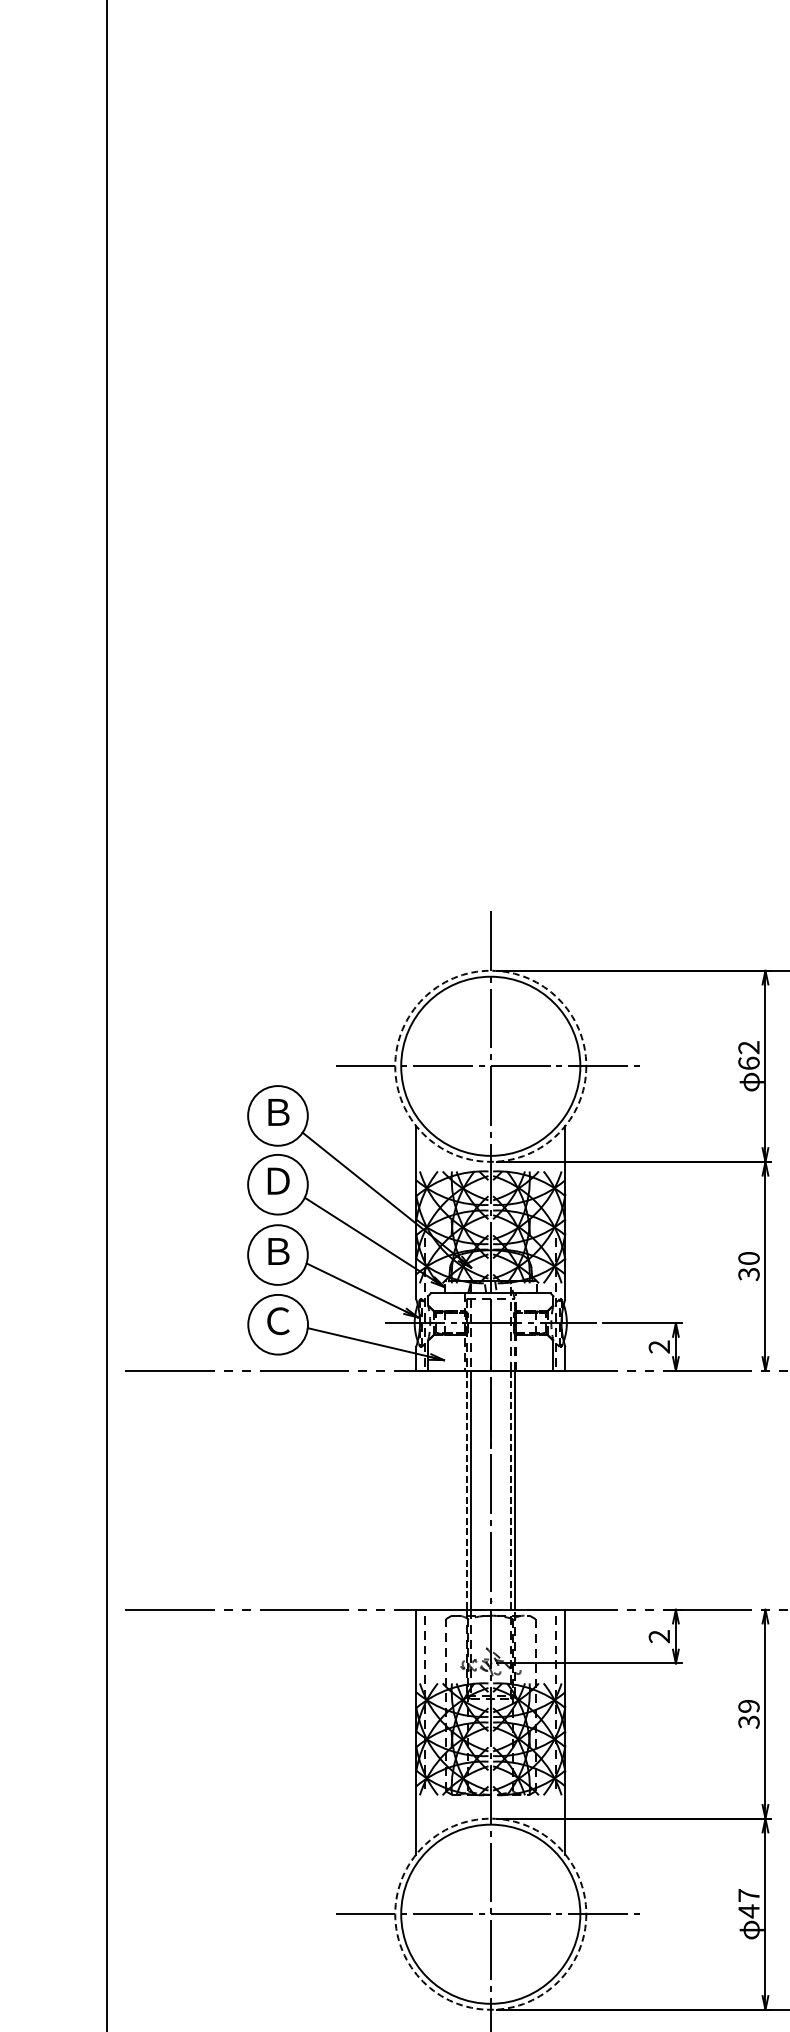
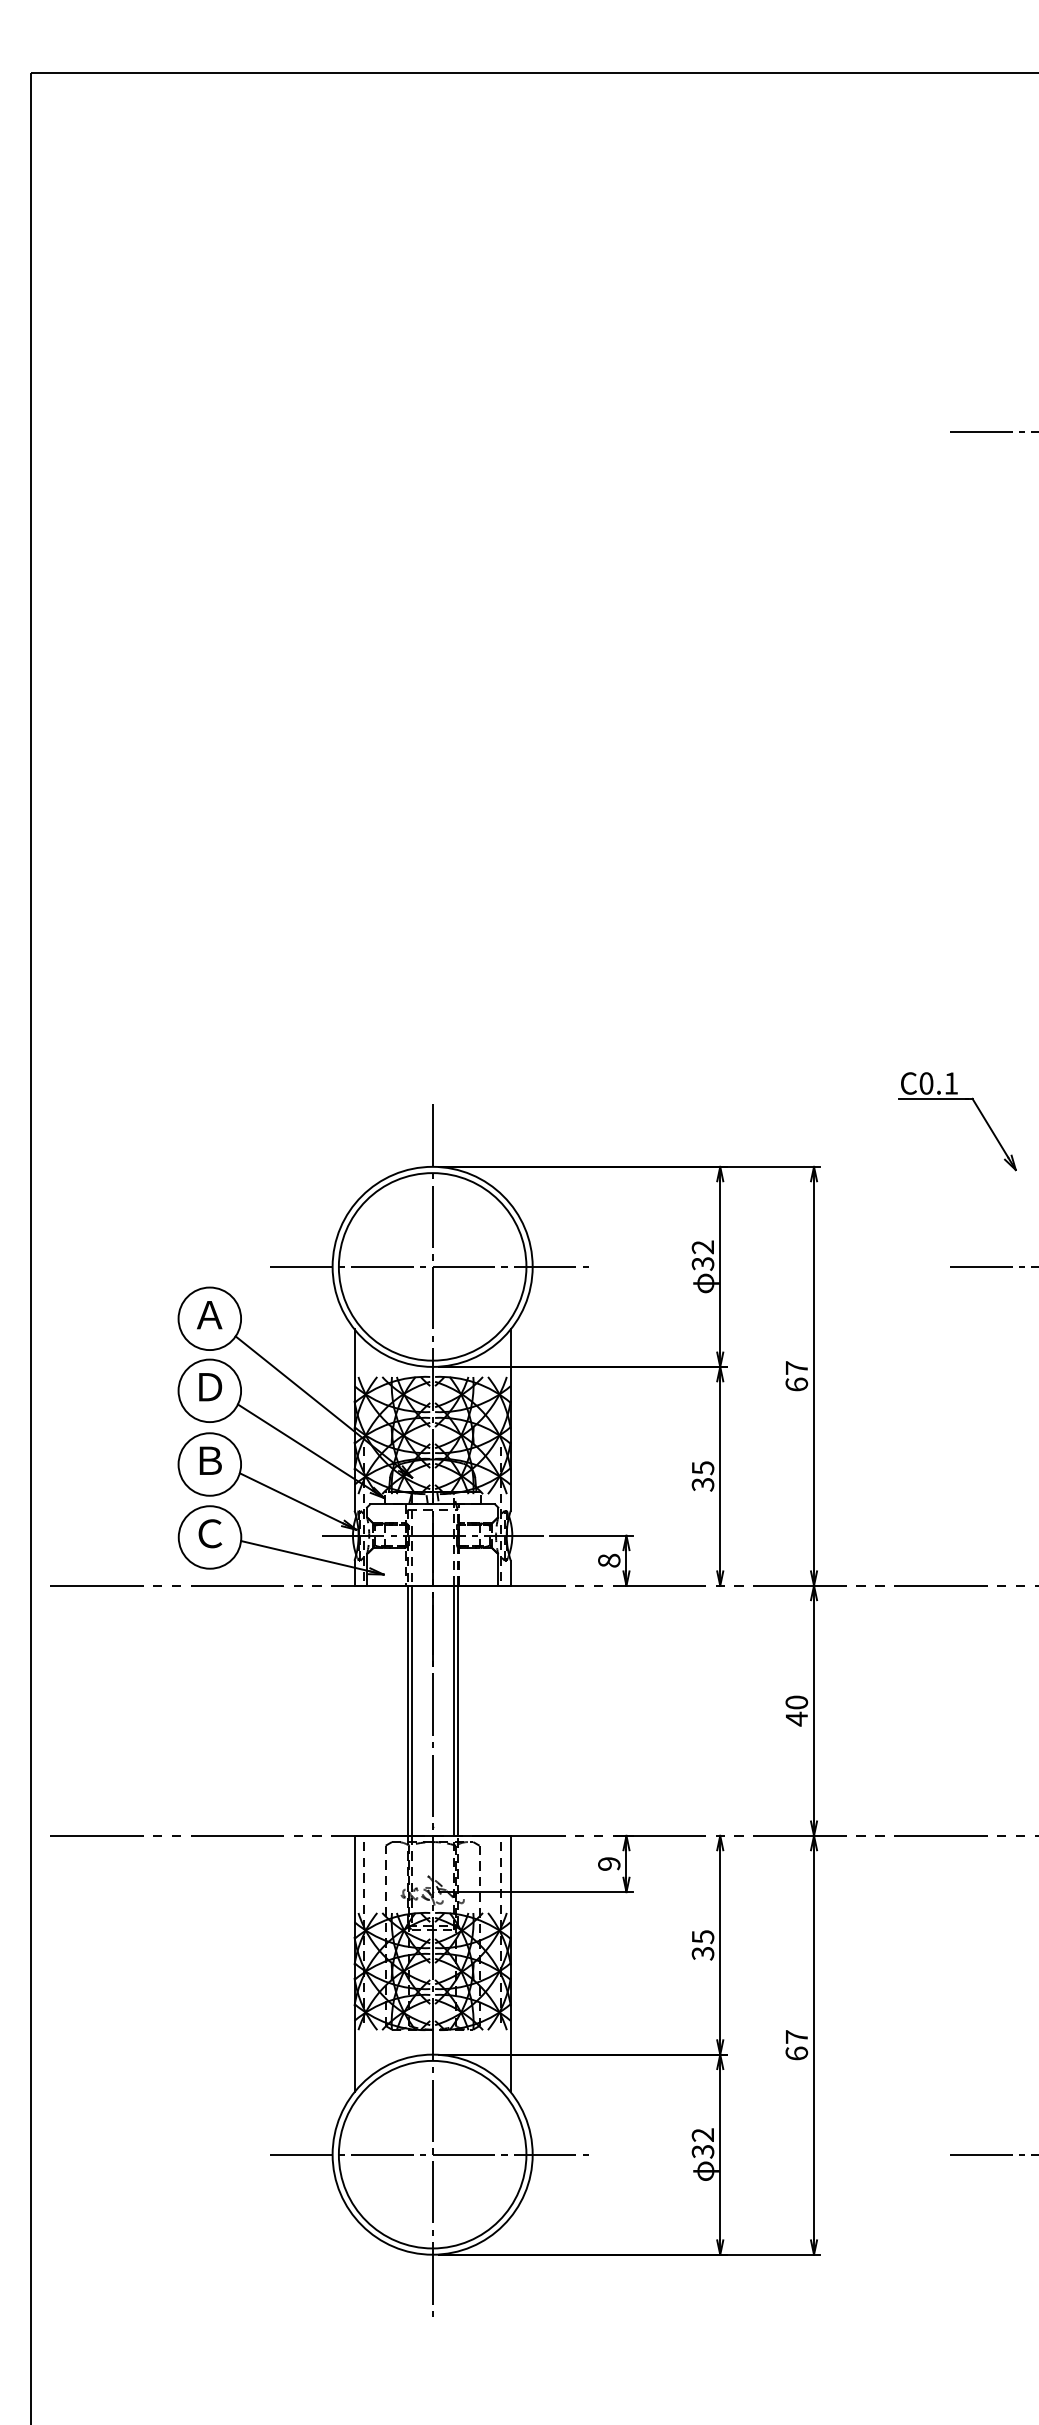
text: (748, 1063) -> (702, 1263), 62 -> 32
circle: (490, 1065) -> (432, 1266), dashed -> solid
text: (277, 1112) -> (209, 1315), Ｂ -> Ａ
text: (748, 1258) -> (702, 1468), 30 -> 35
text: (659, 1346) -> (609, 1560), 2 -> 8
line: (466, 1490) -> (407, 1711), dashed -> solid
line: (510, 1490) -> (453, 1711), dashed -> solid
text: (659, 1636) -> (609, 1863), 2 -> 9
text: (748, 1706) -> (702, 1937), 39 -> 35
text: (748, 1903) -> (702, 2143), 47 -> 32
circle: (490, 1914) -> (432, 2154), dashed -> solid

